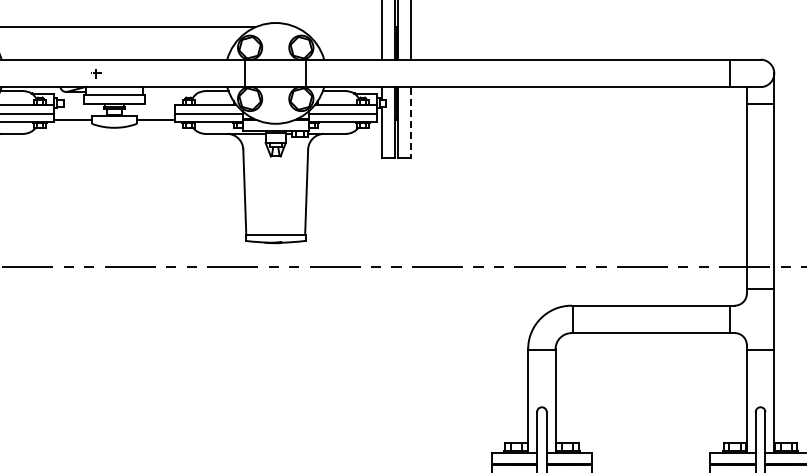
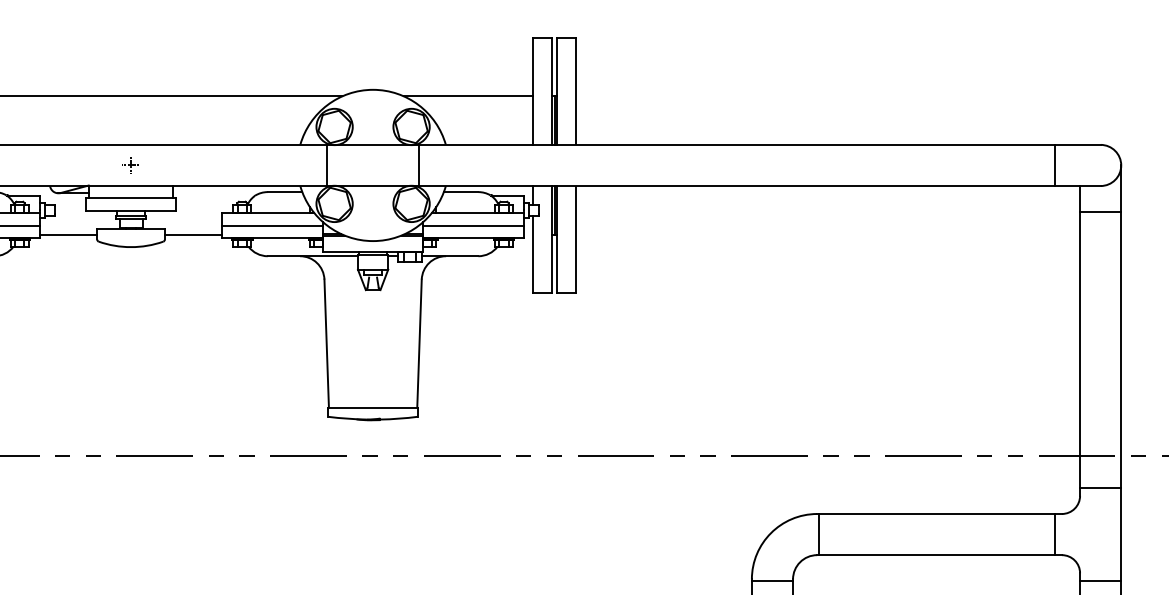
line: (339, 27) -> (468, 96), added
part: (96, 73) -> (131, 165), moved
line: (411, 123) -> (576, 240), dashed -> solid

